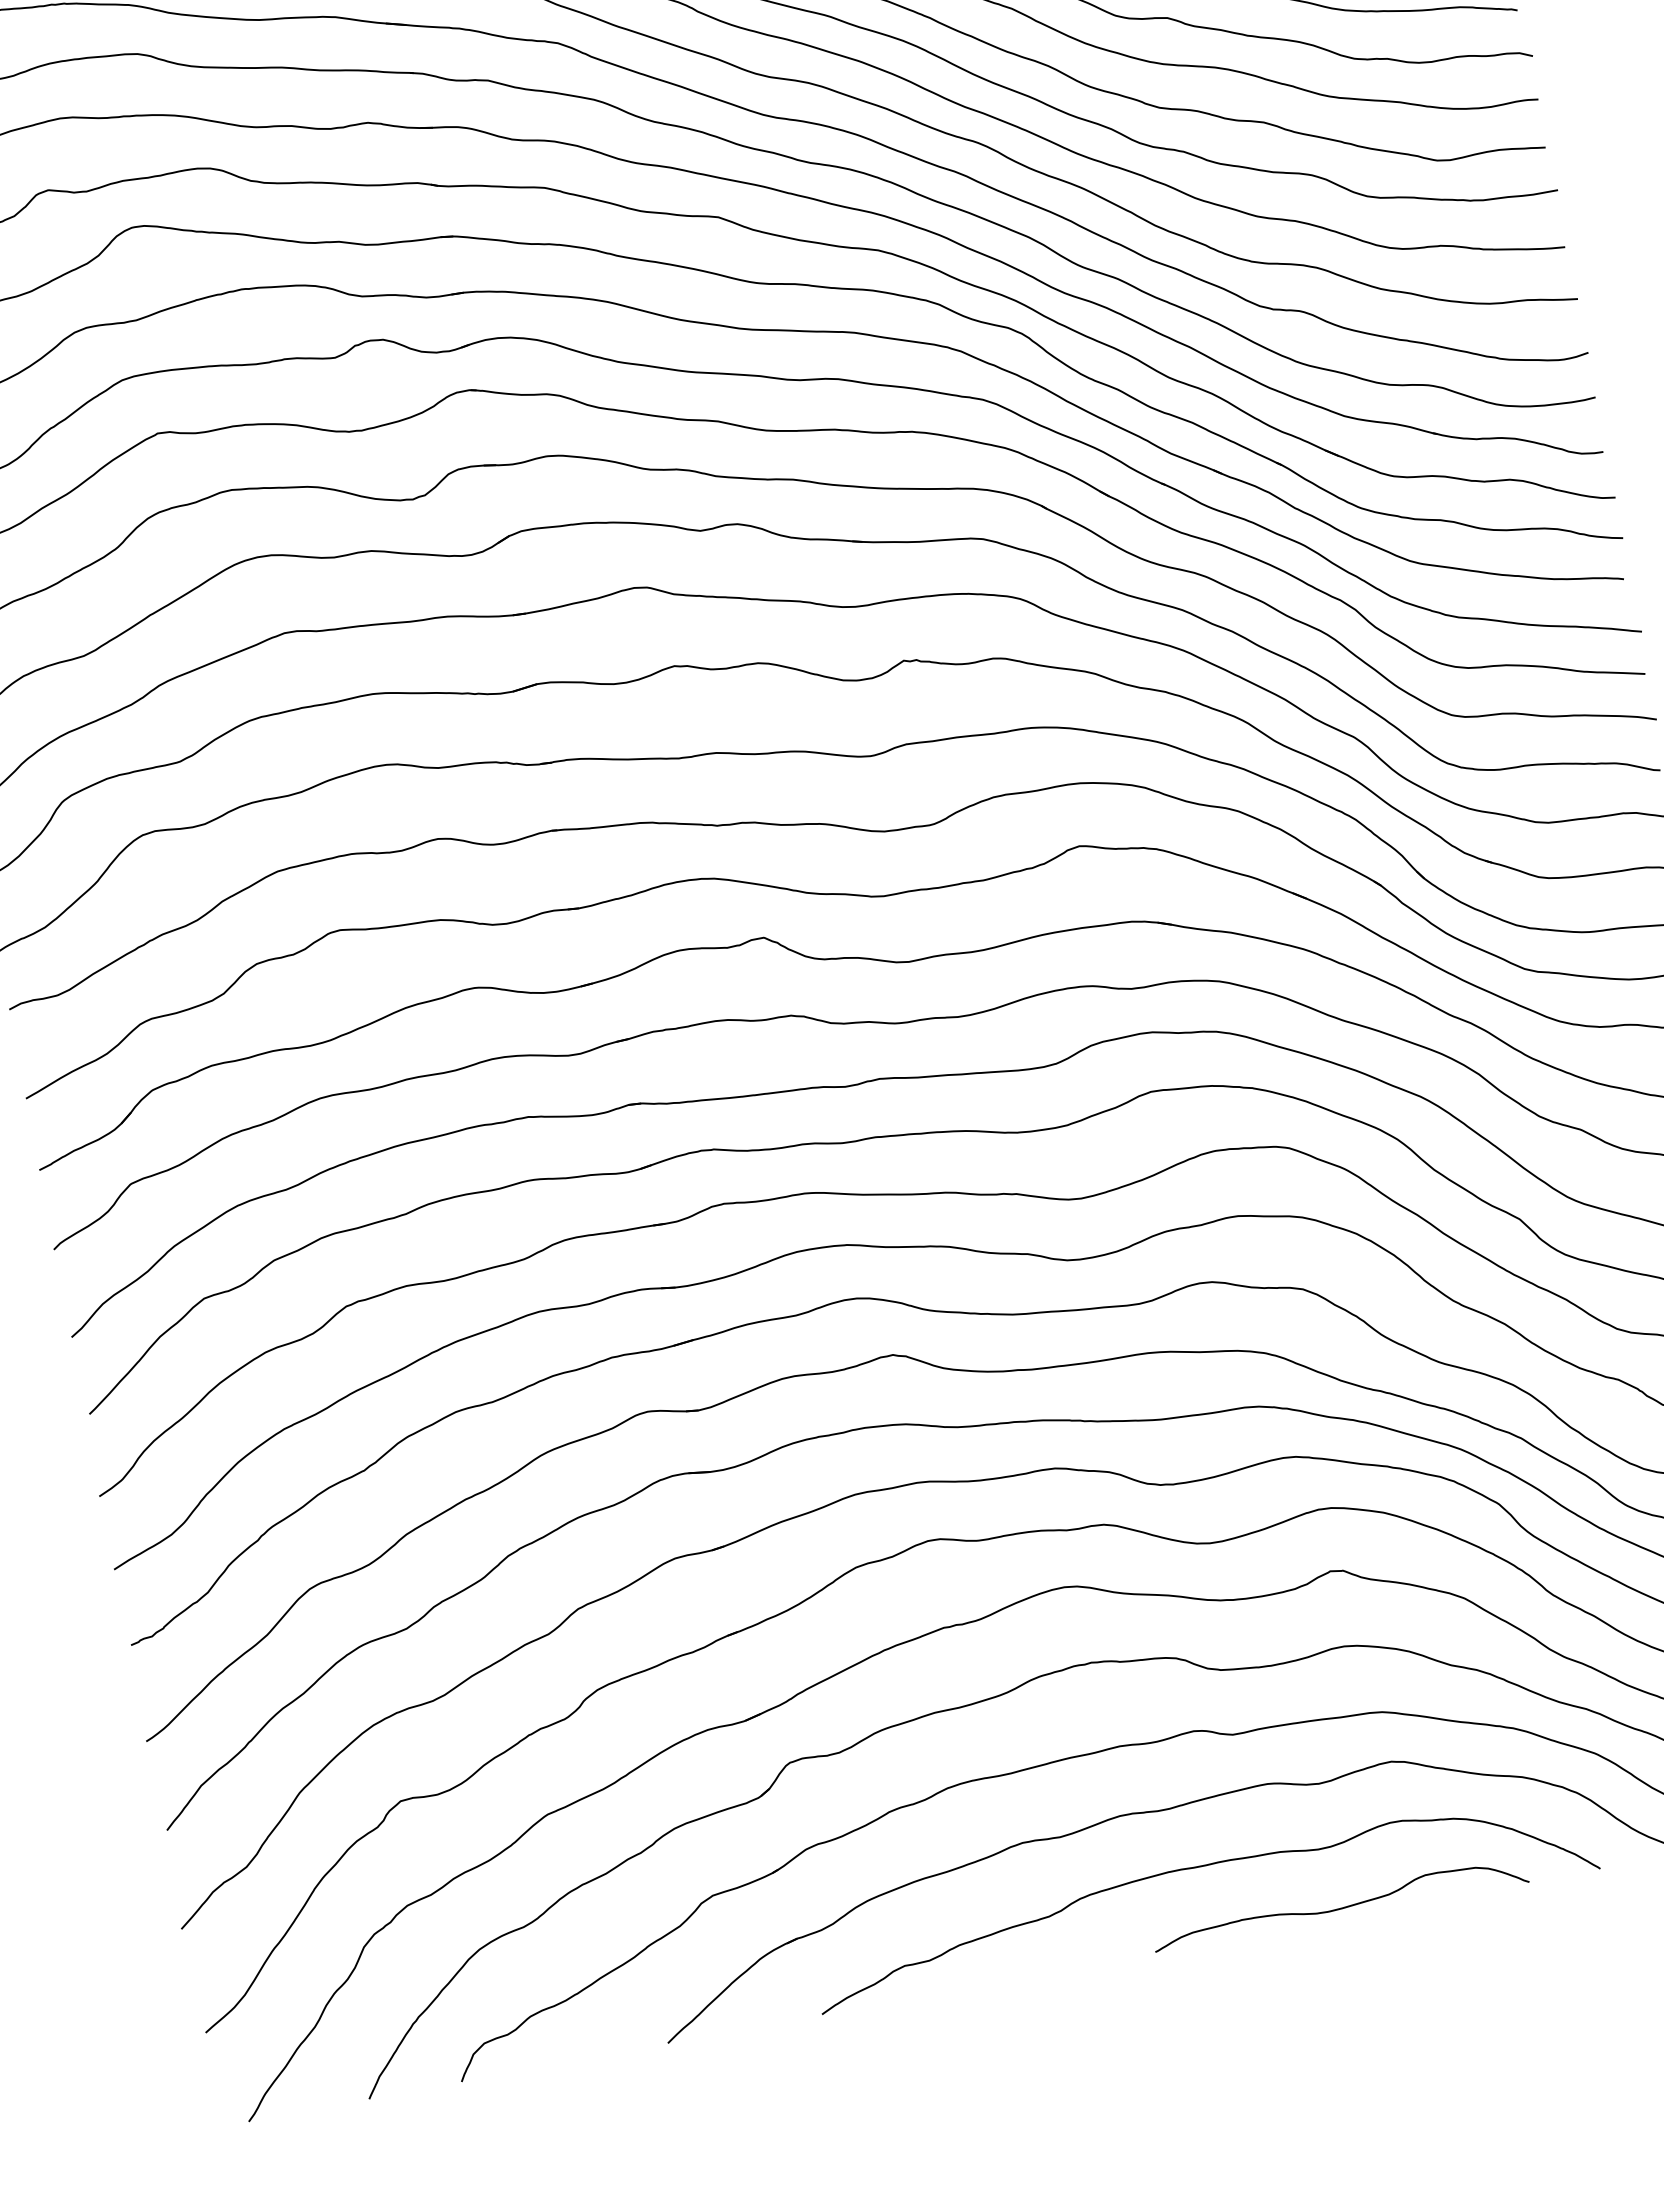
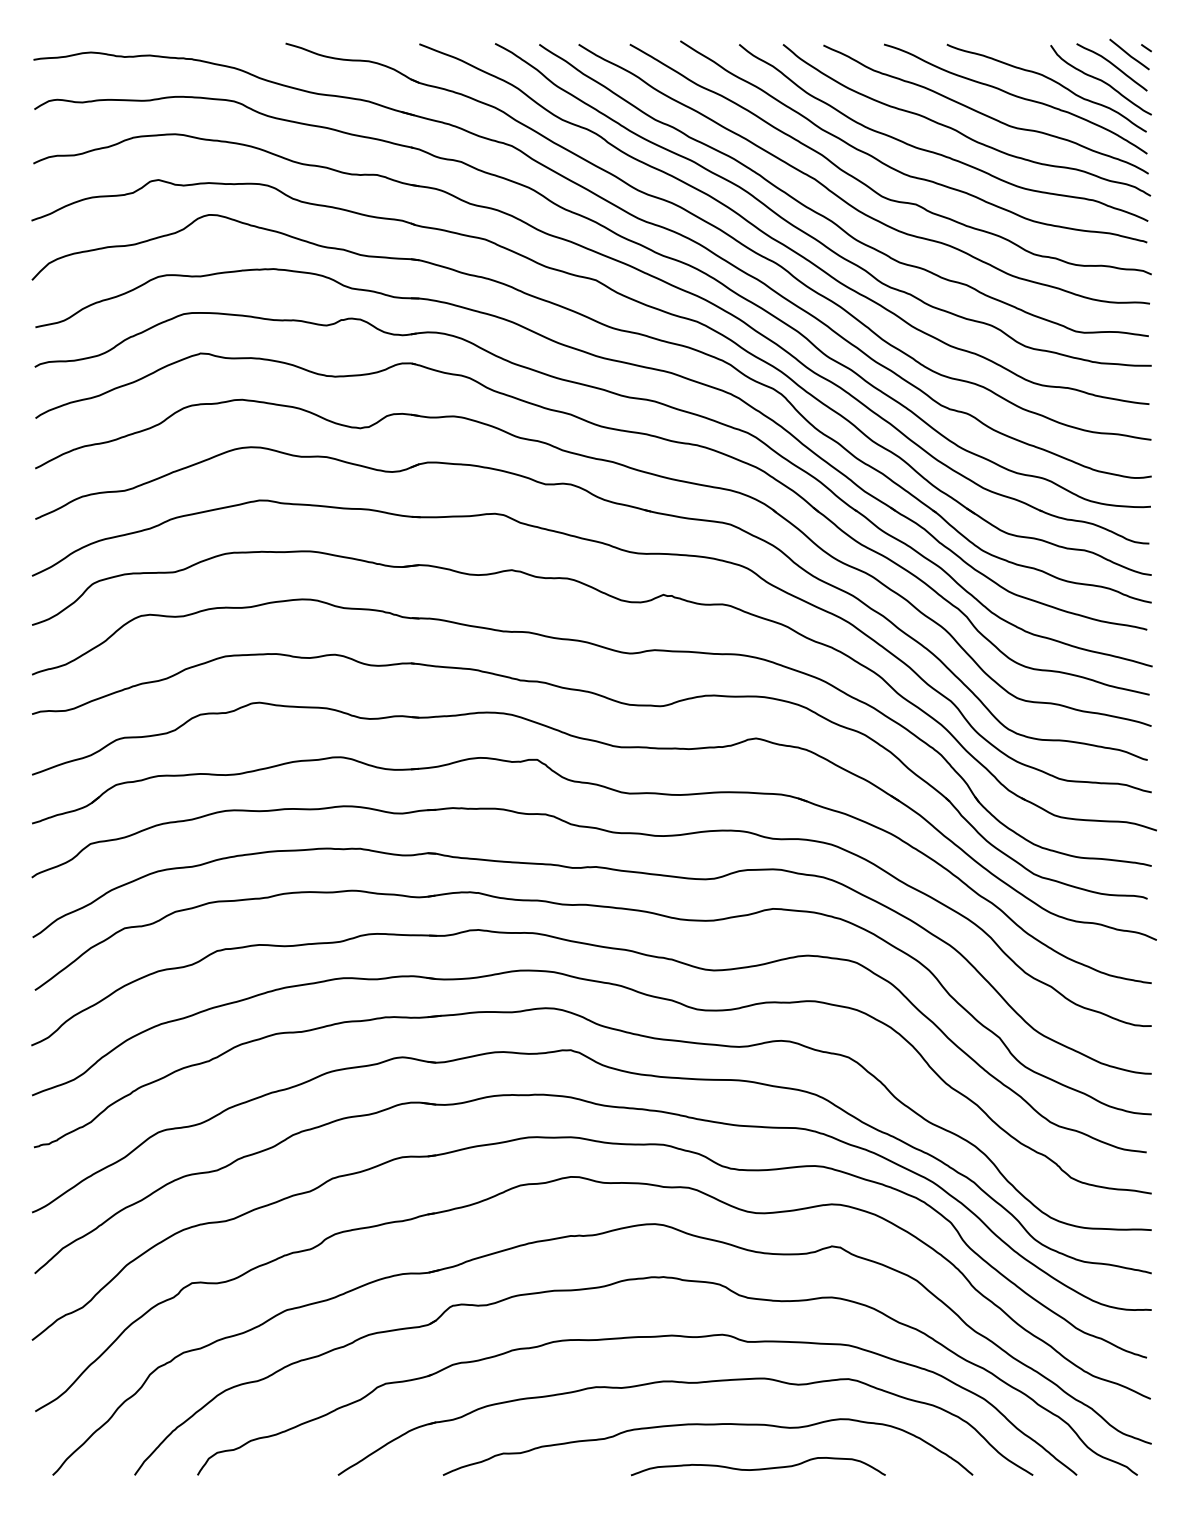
curve: (1339, 1907) -> (757, 1468), moved

